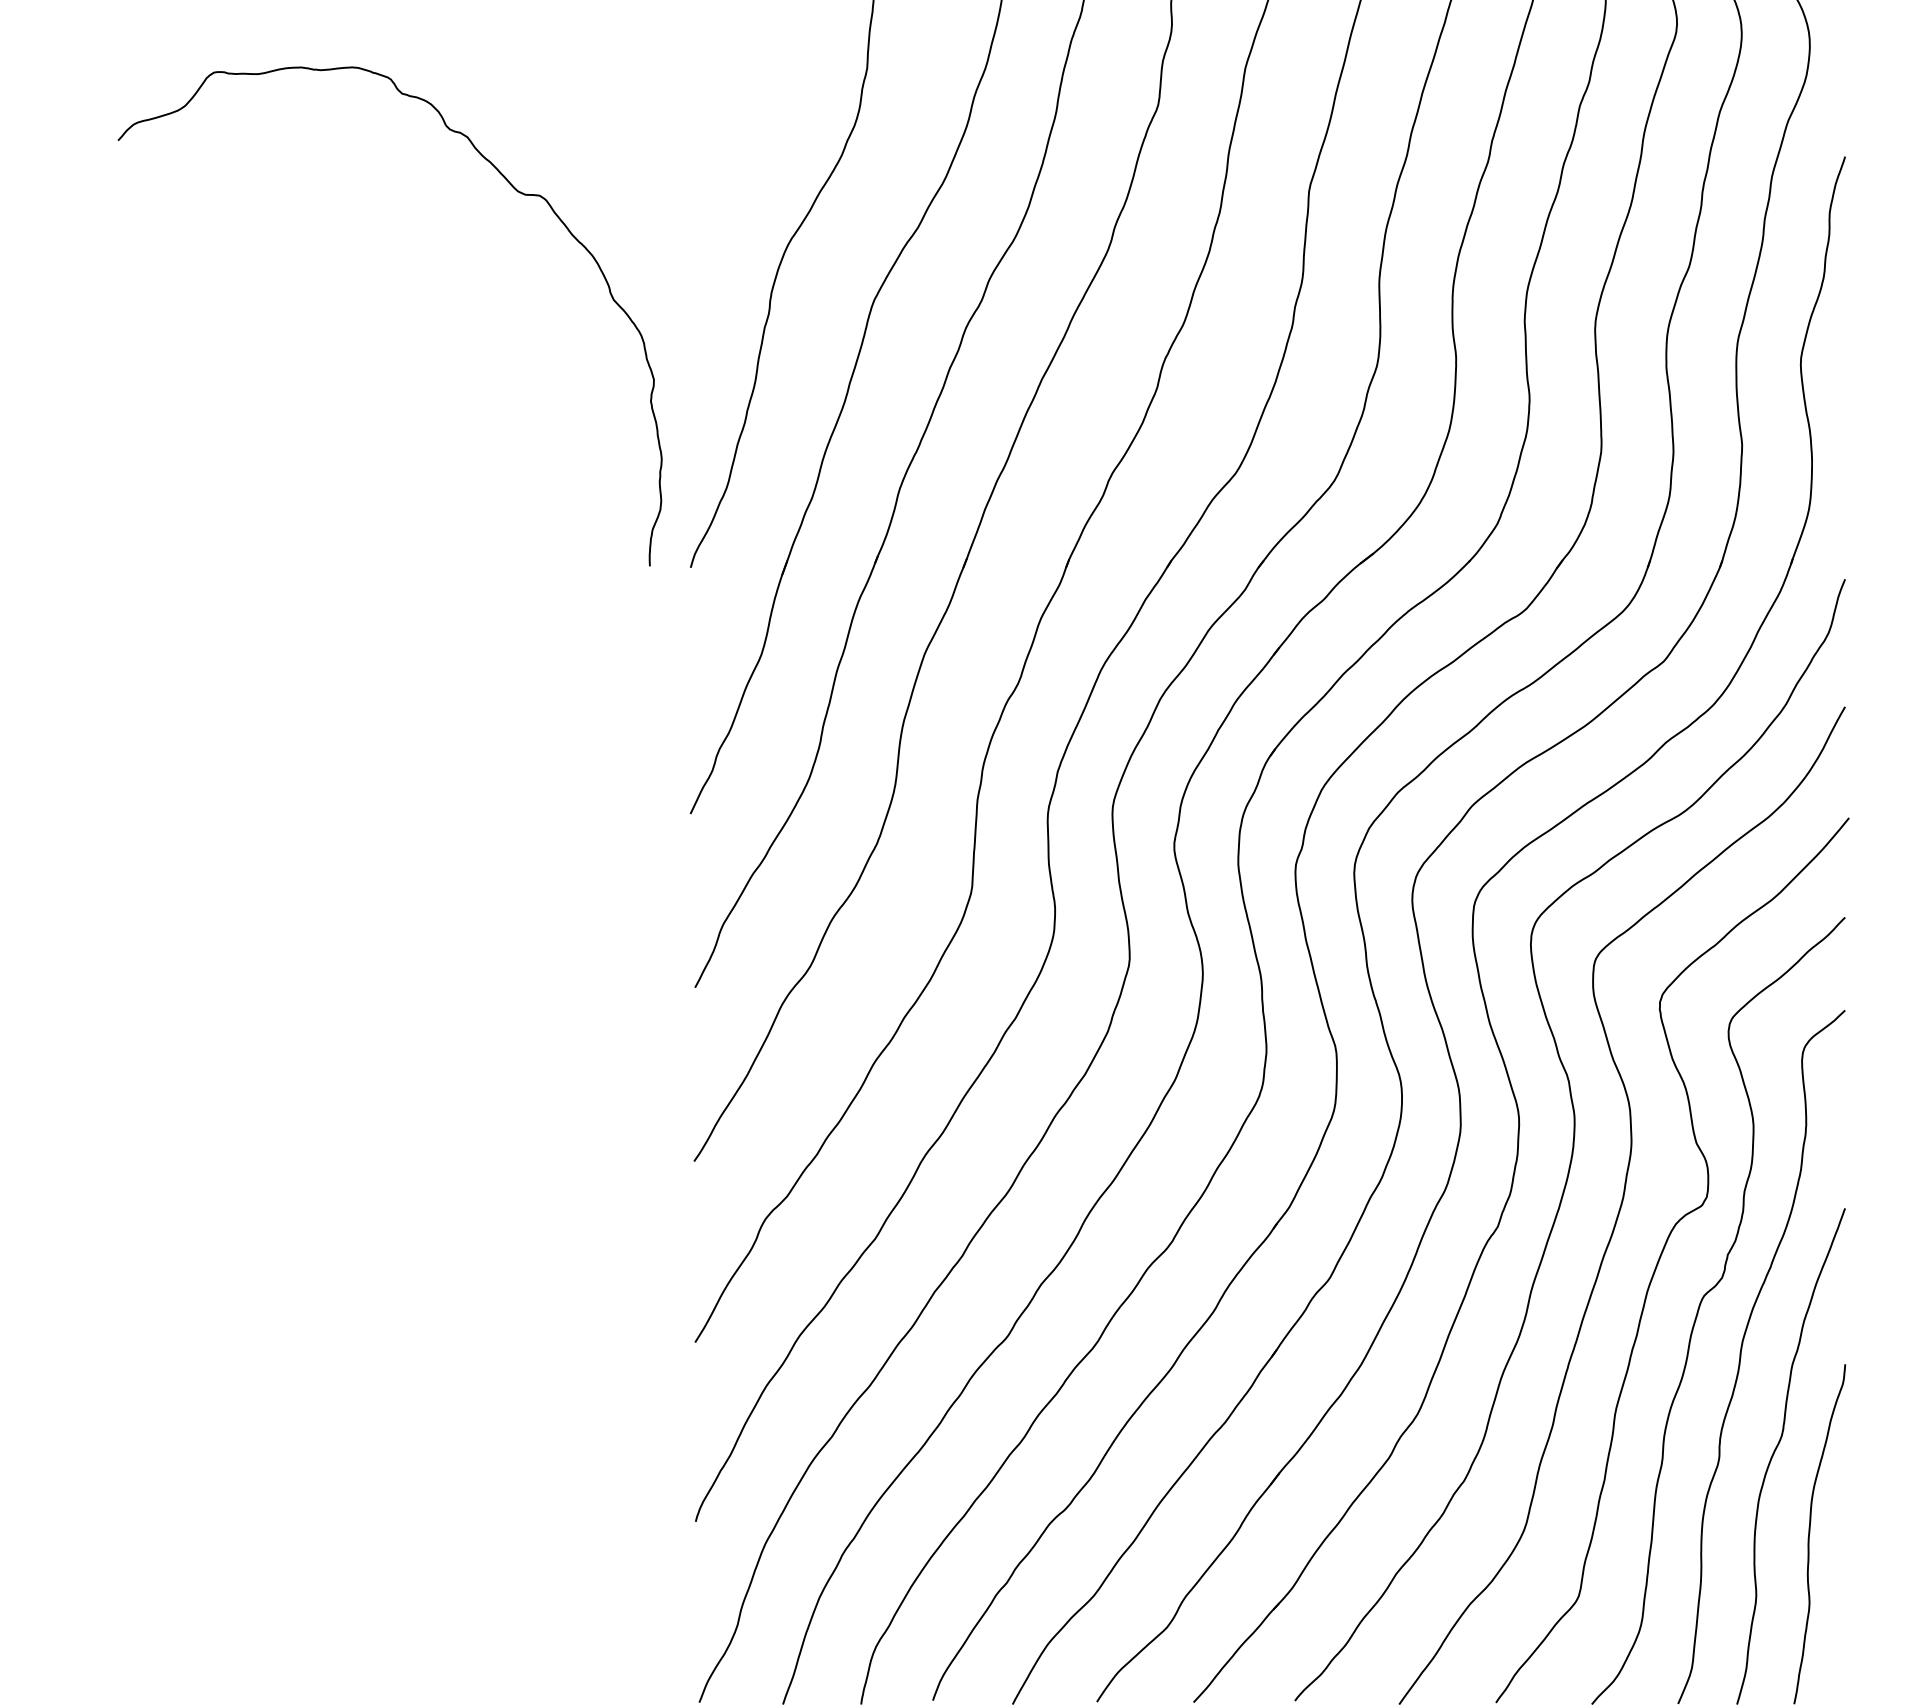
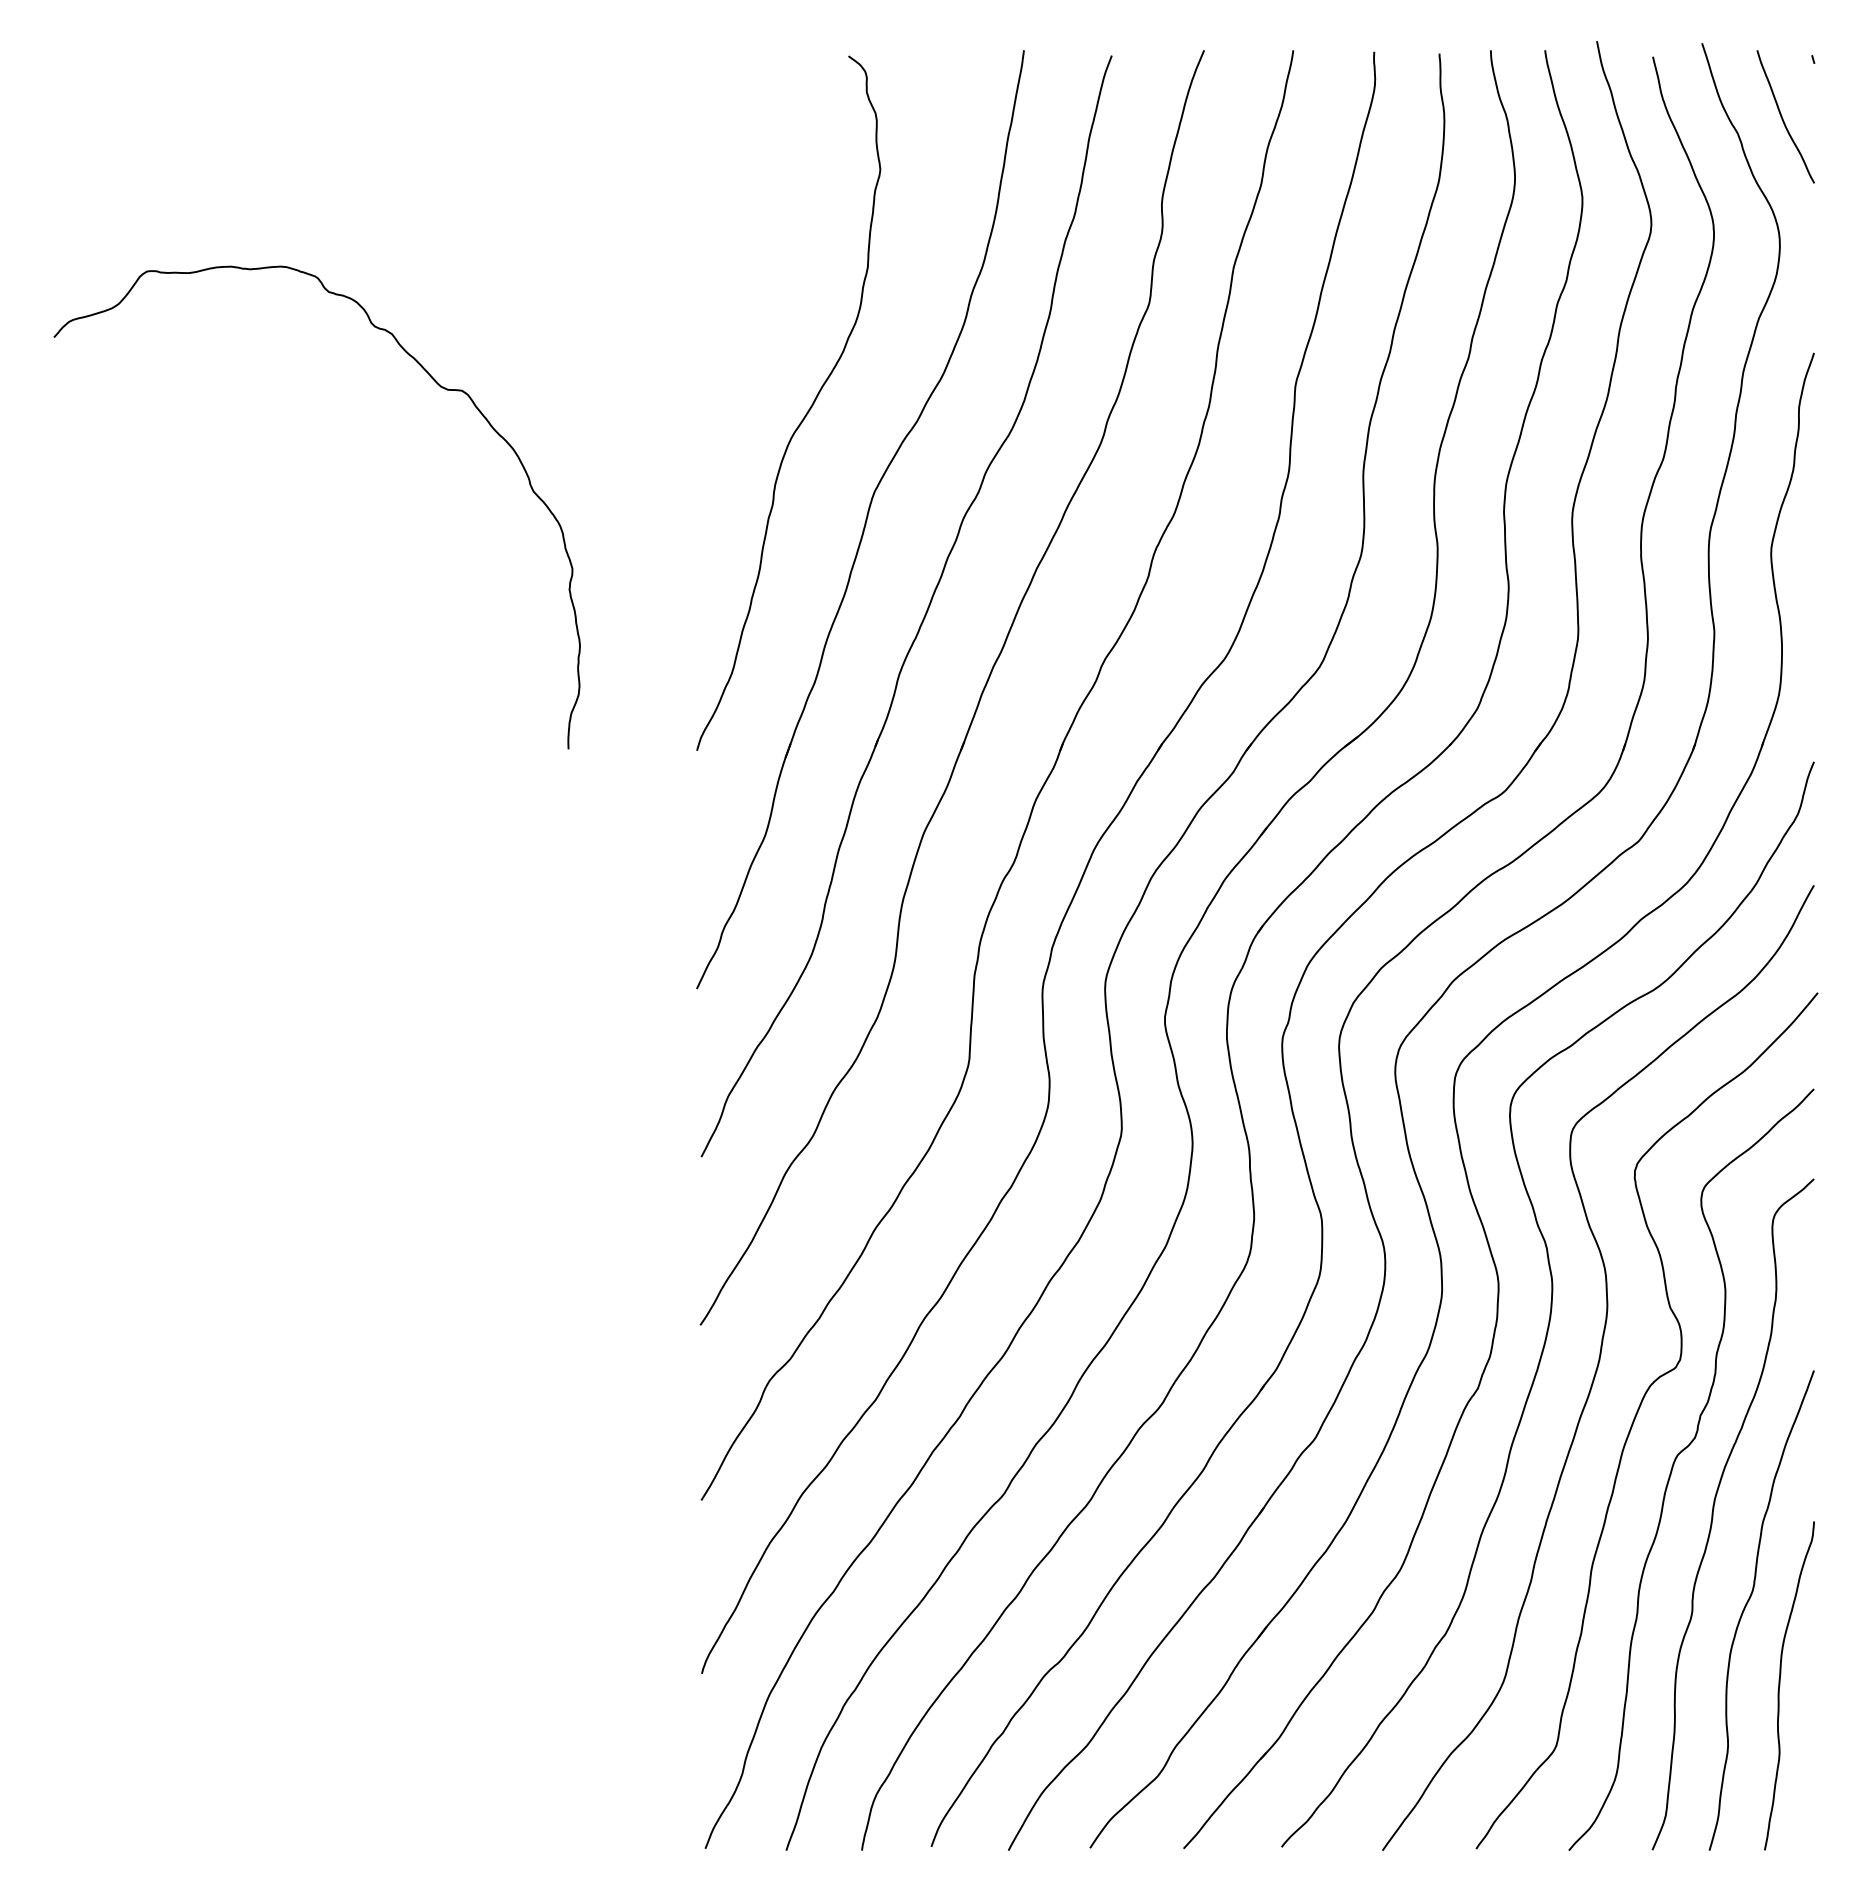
curve: (515, 190) -> (438, 385), moved

